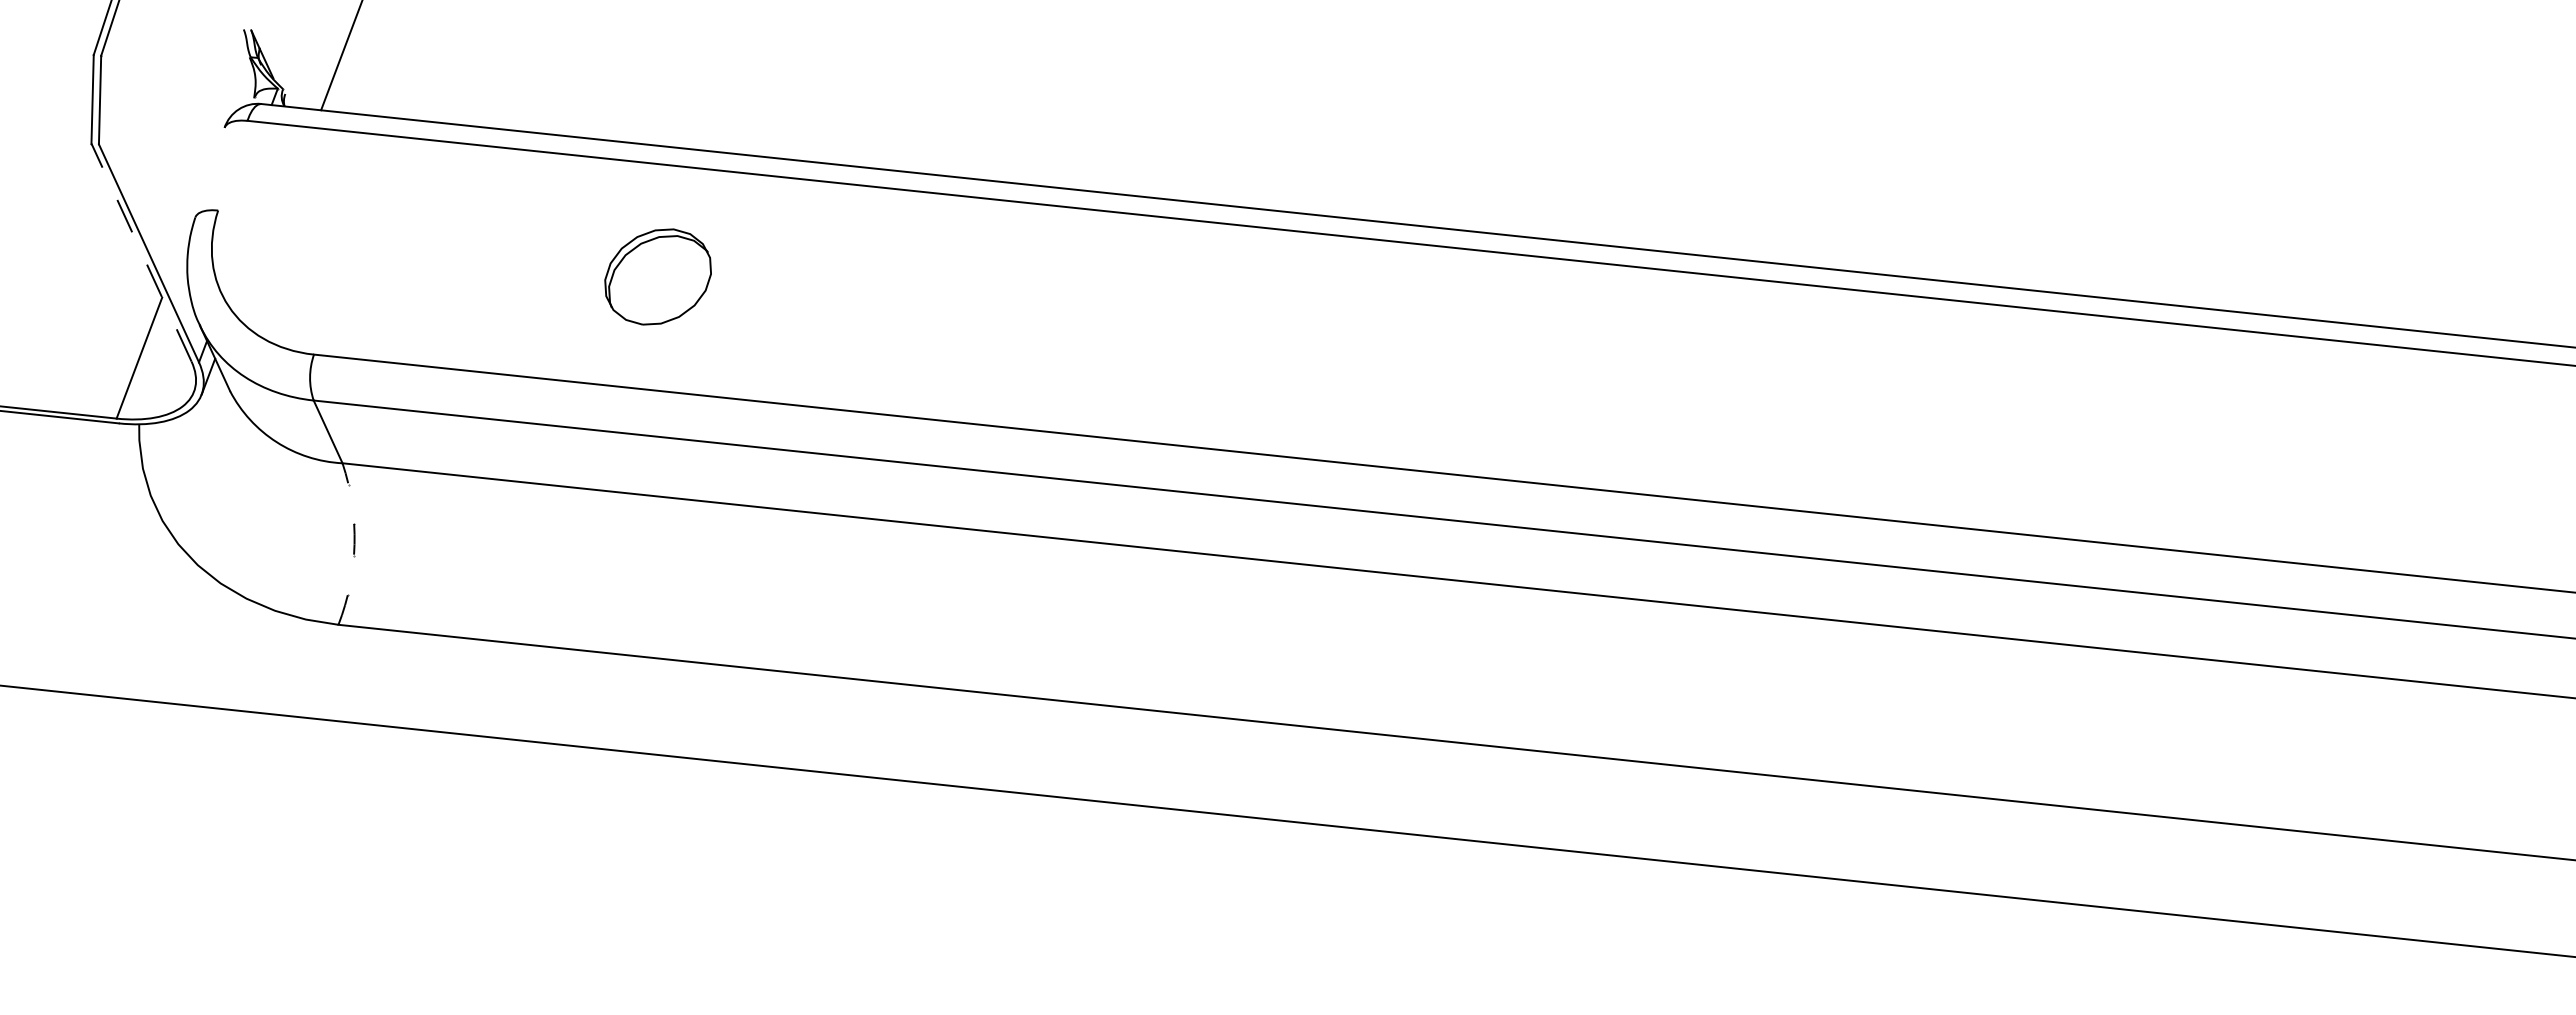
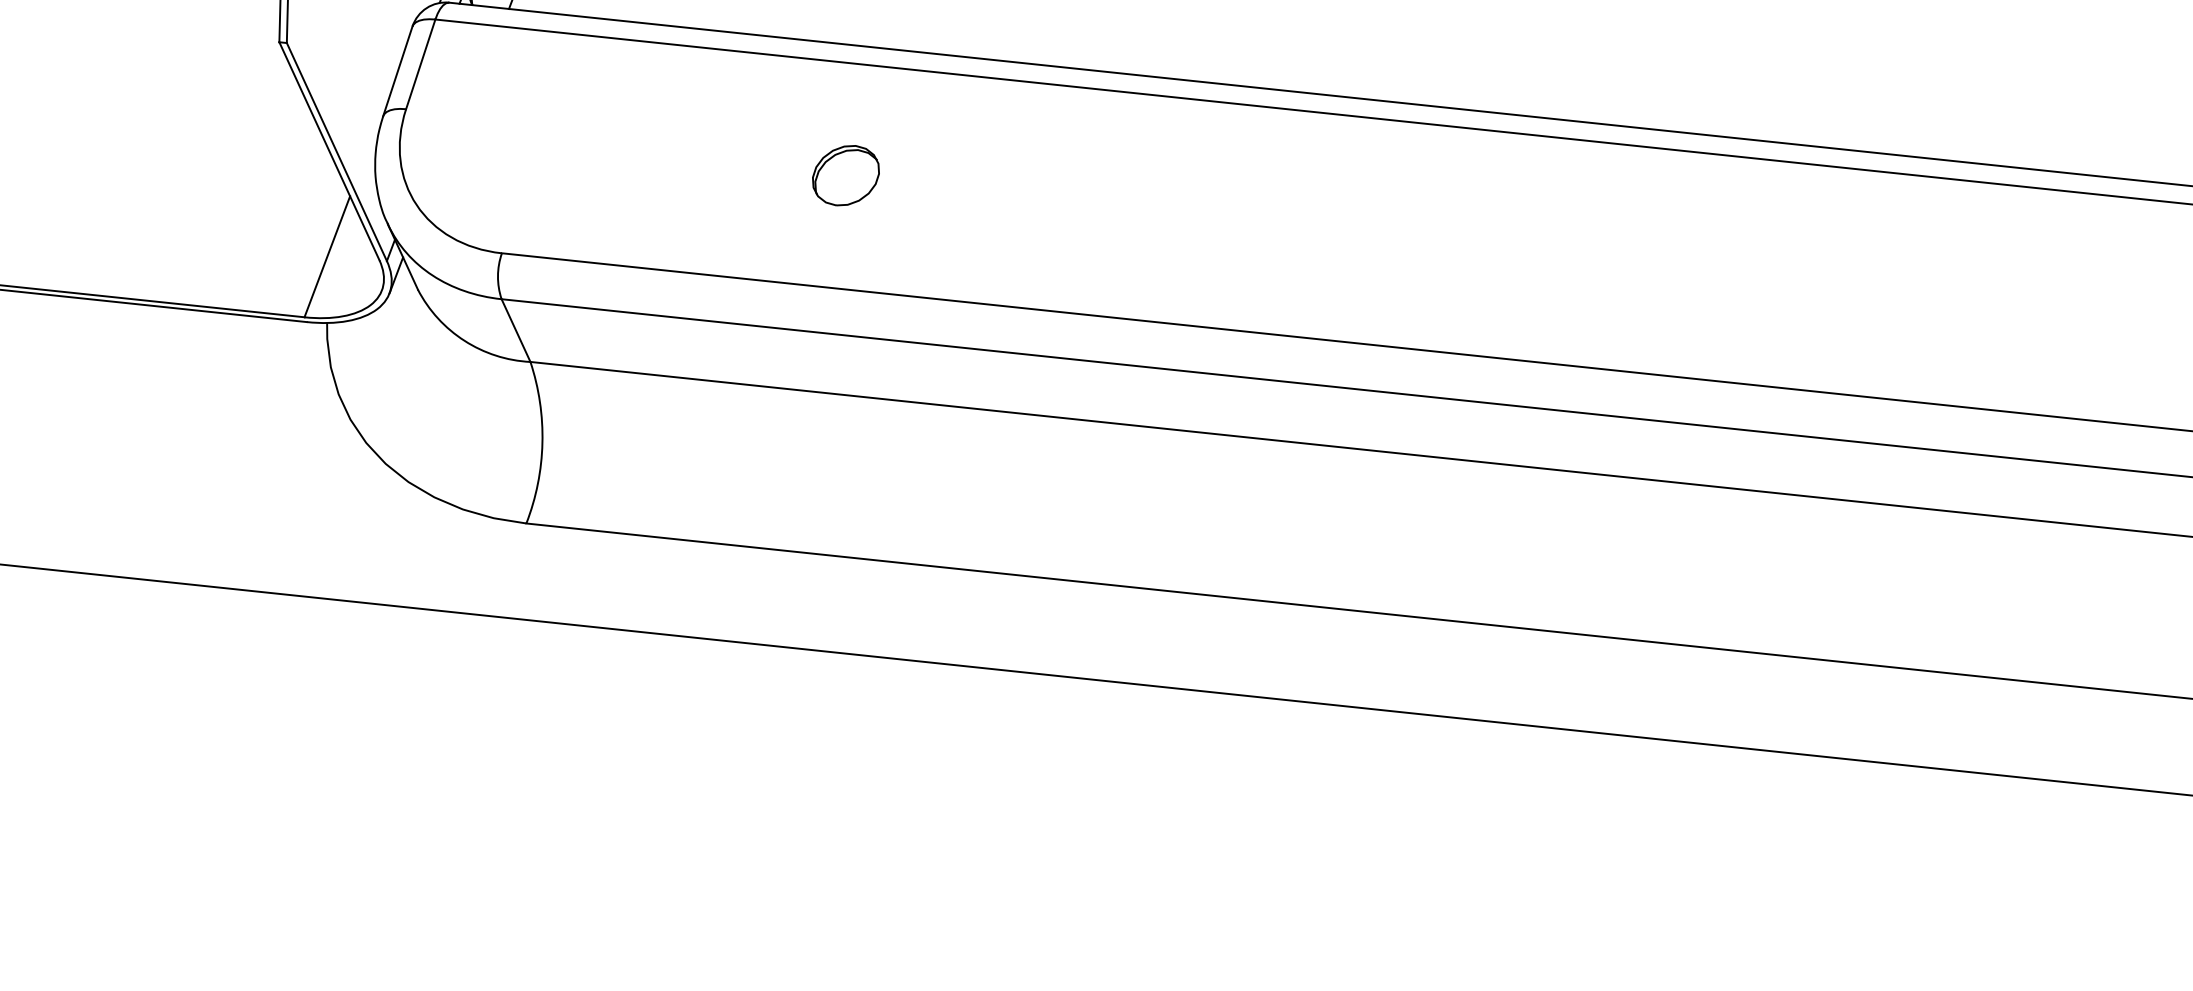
line: (232, 165) -> (420, 64), added
line: (209, 172) -> (397, 71), added
line: (141, 252) -> (329, 151), dashed -> solid
part: (657, 276) -> (845, 175), size x0.62
arc: (354, 544) -> (542, 443), dashed -> solid

